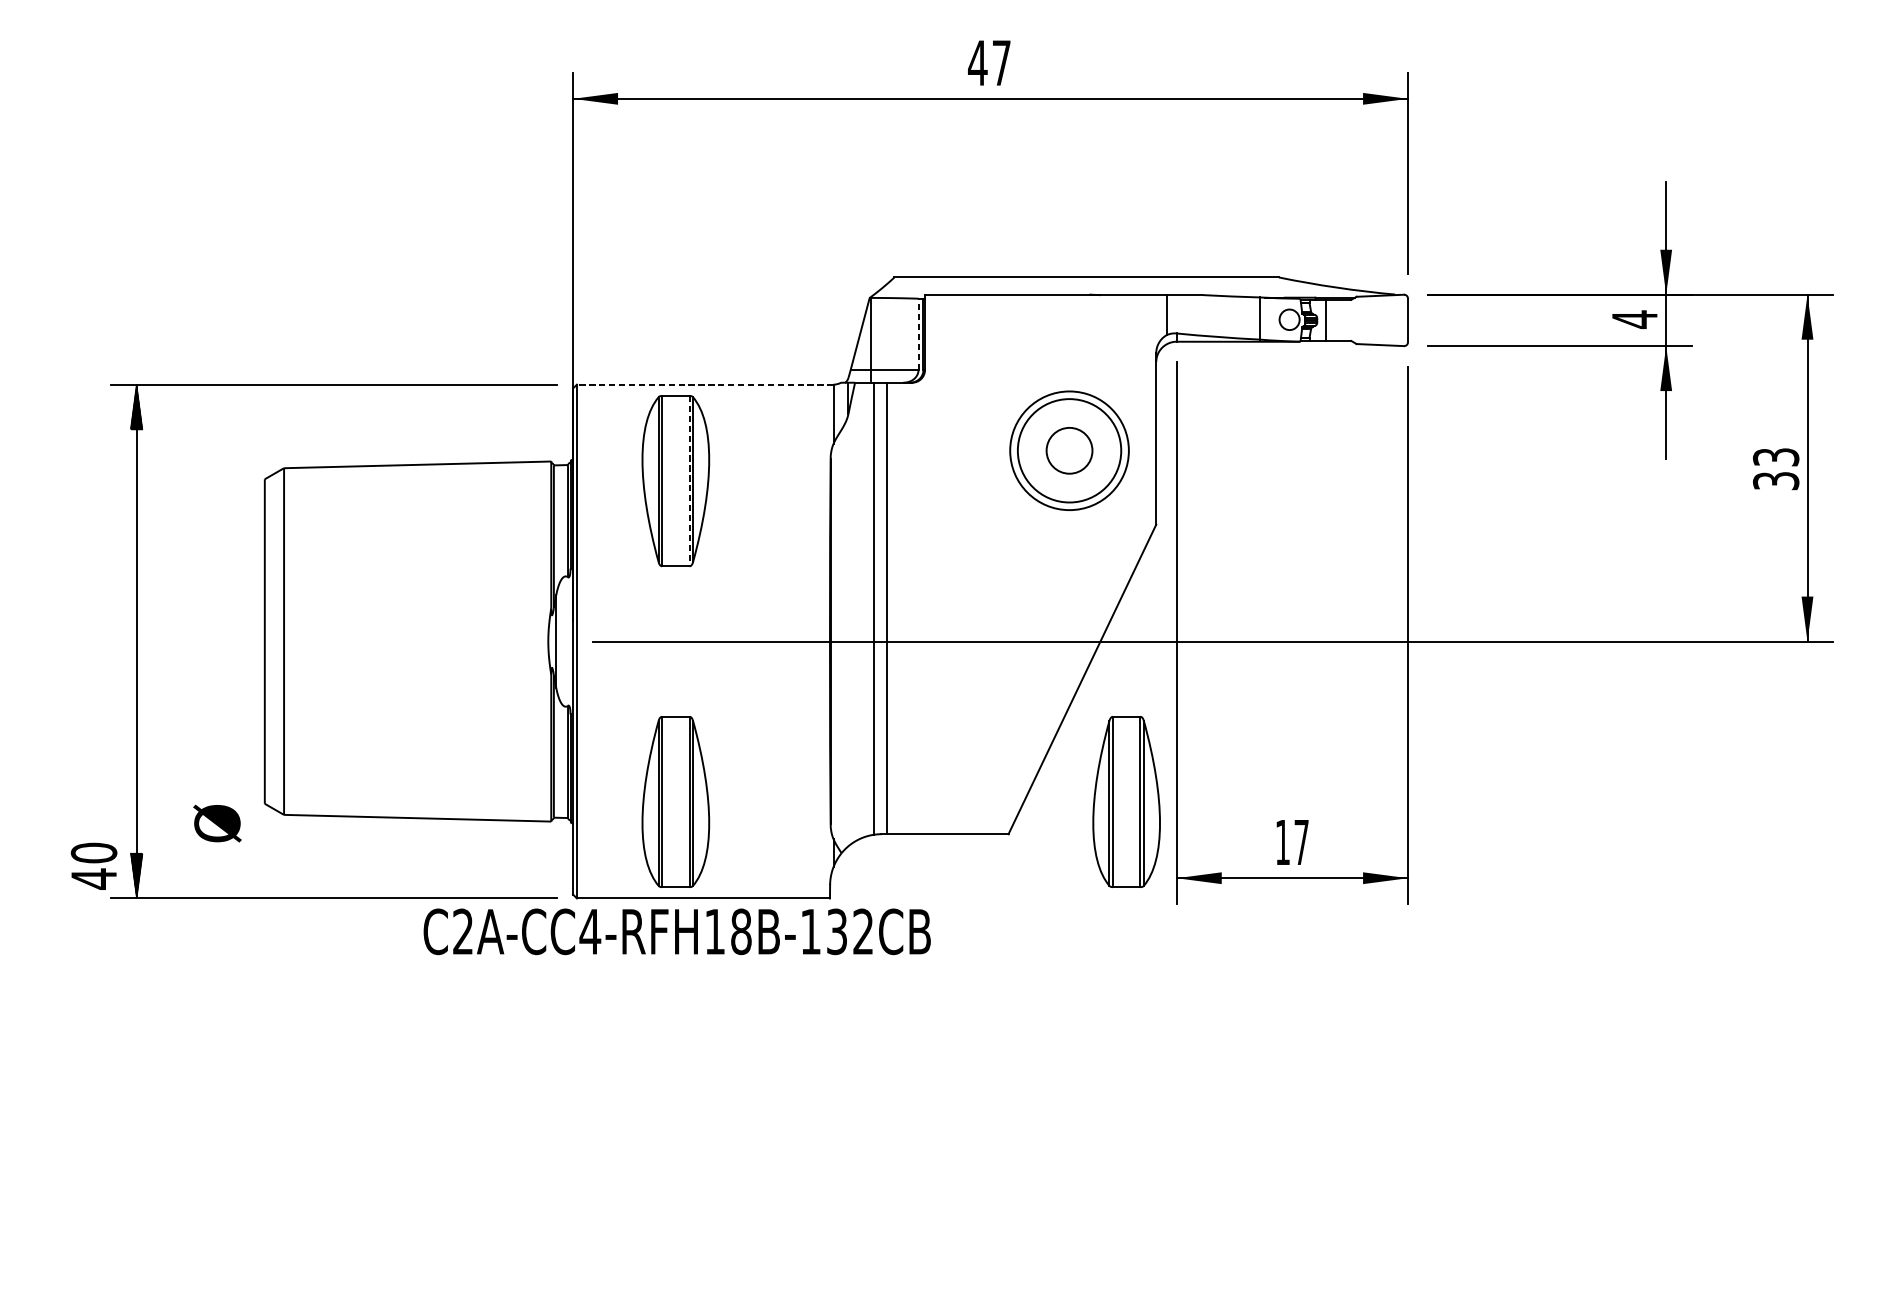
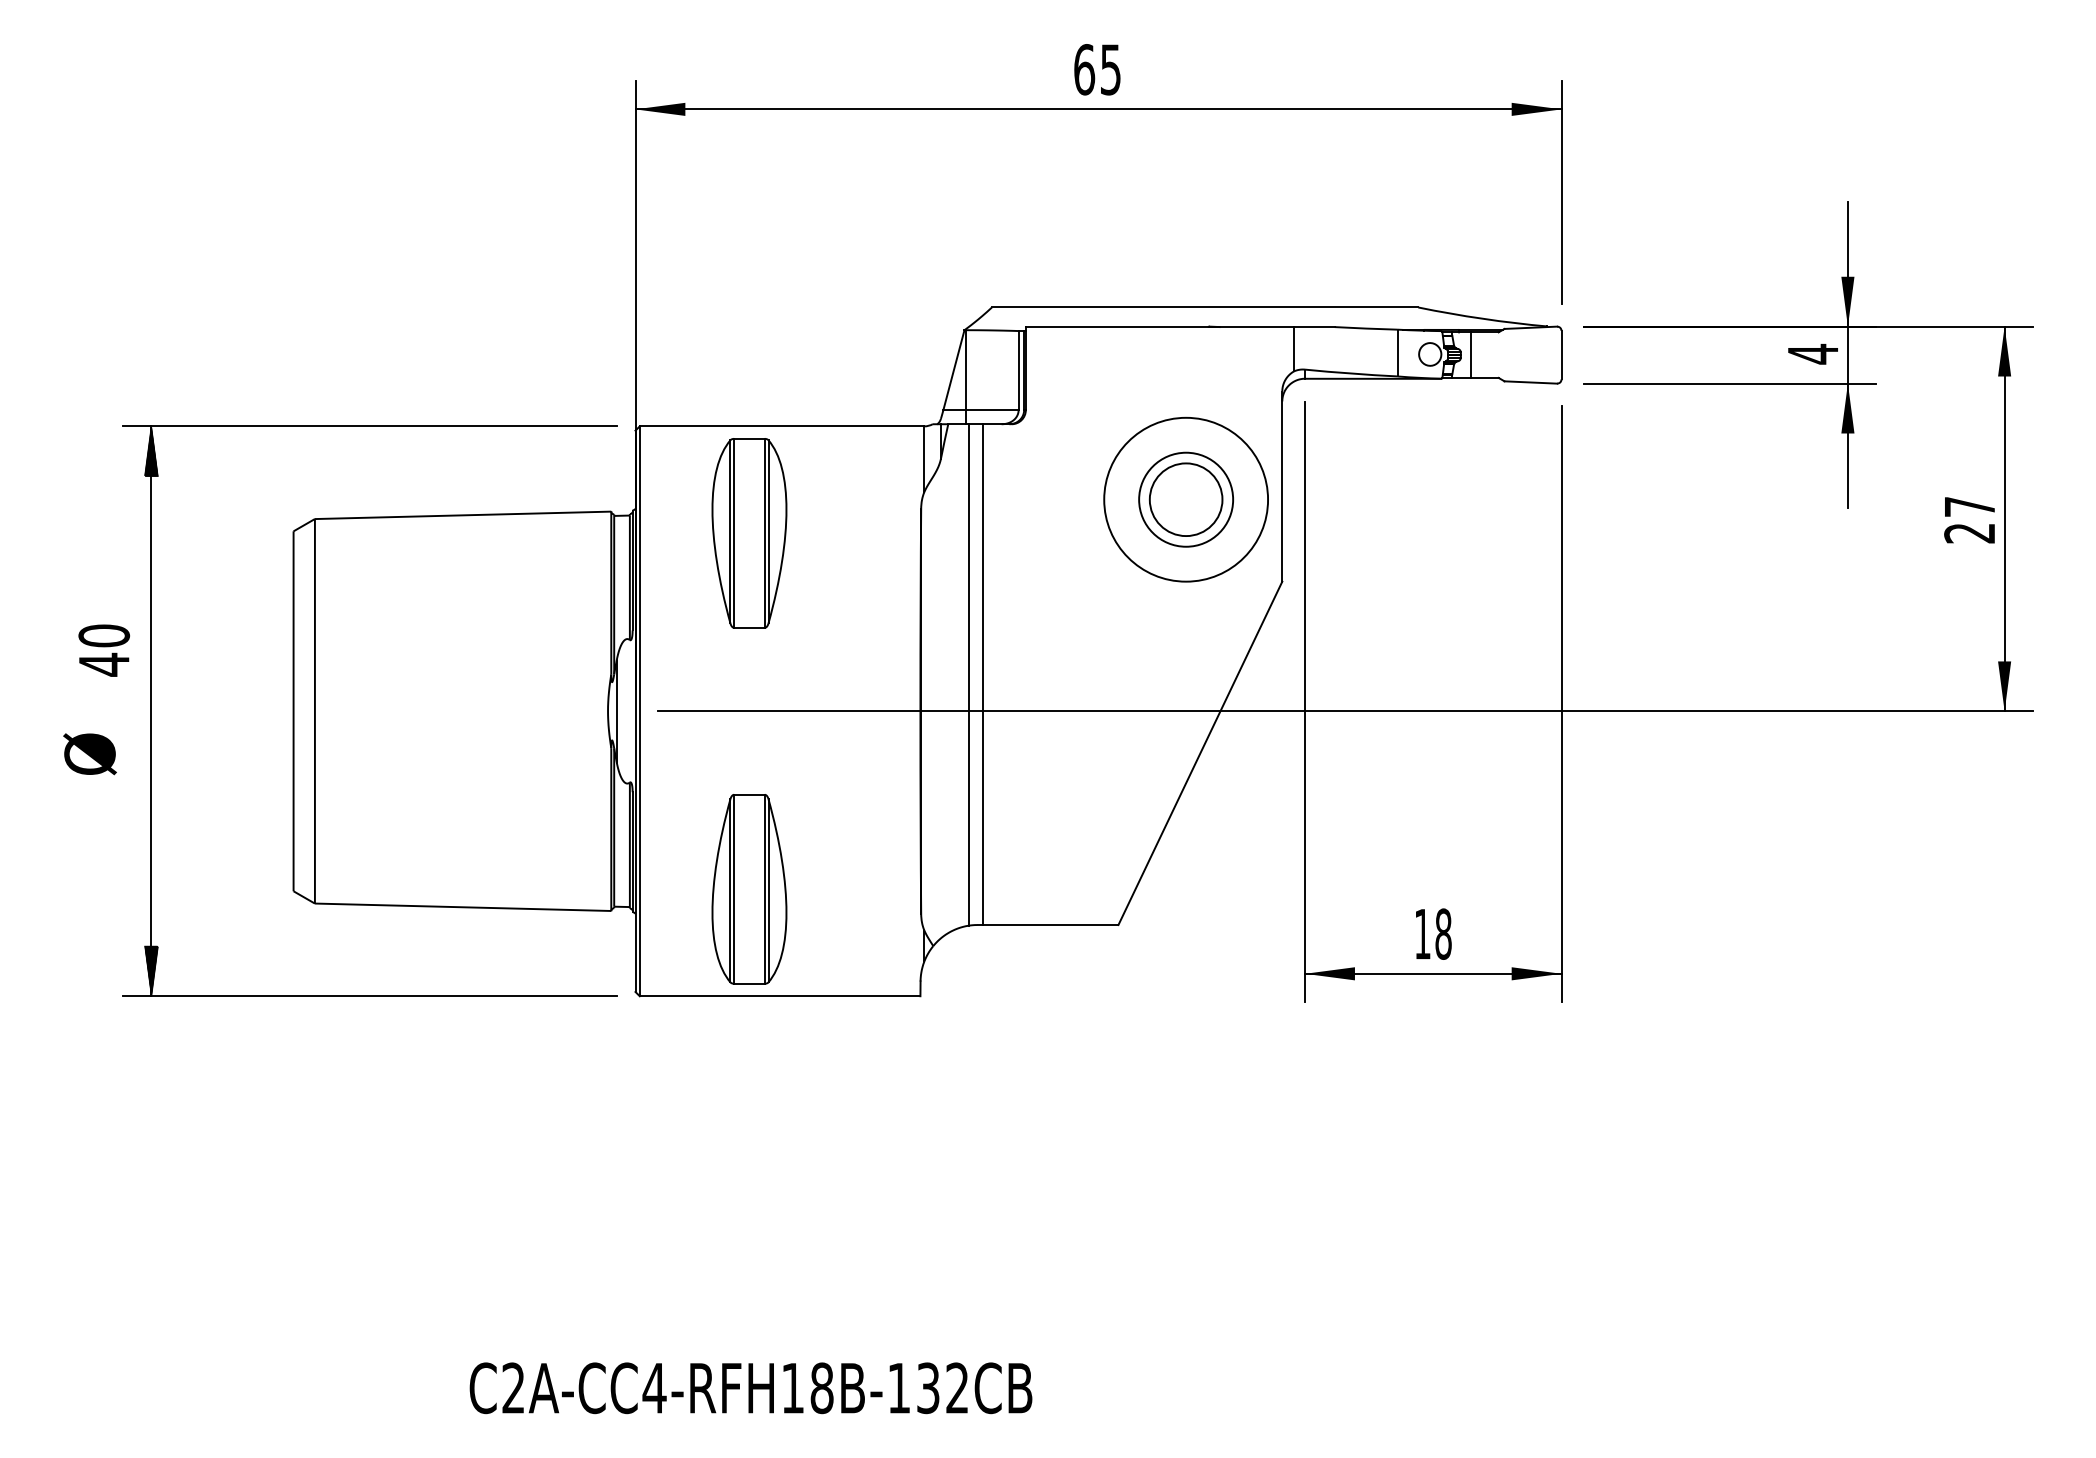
text: (988, 62) -> (1096, 69), 47 -> 65
line: (918, 334) -> (1018, 370), dashed -> solid
line: (704, 384) -> (781, 426), dashed -> solid
circle: (1068, 450) -> (1185, 499), size x1.43
circle: (1069, 450) -> (1186, 499), size x0.71
circle: (1069, 450) -> (1186, 499), size x1.43
text: (1775, 469) -> (1969, 520), 33 -> 27
line: (689, 481) -> (764, 533), dashed -> solid
part: (1126, 802) -> (1249, 889), removed
text: (216, 823) -> (89, 754), moved
text: (1301, 841) -> (1443, 933), 17 -> 18
text: (93, 866) -> (103, 650), moved
text: (676, 932) -> (750, 1388), moved

